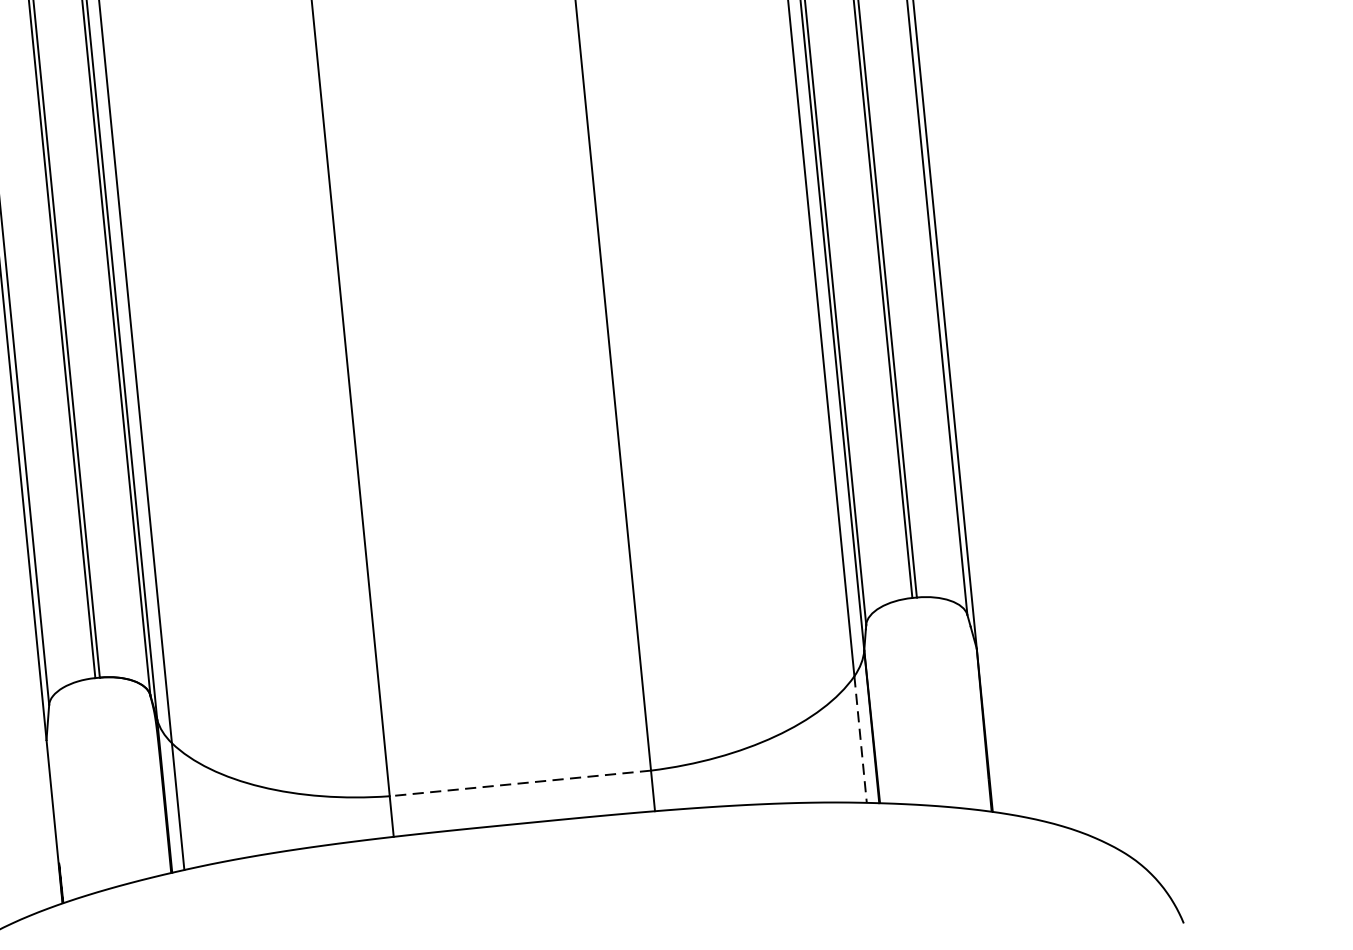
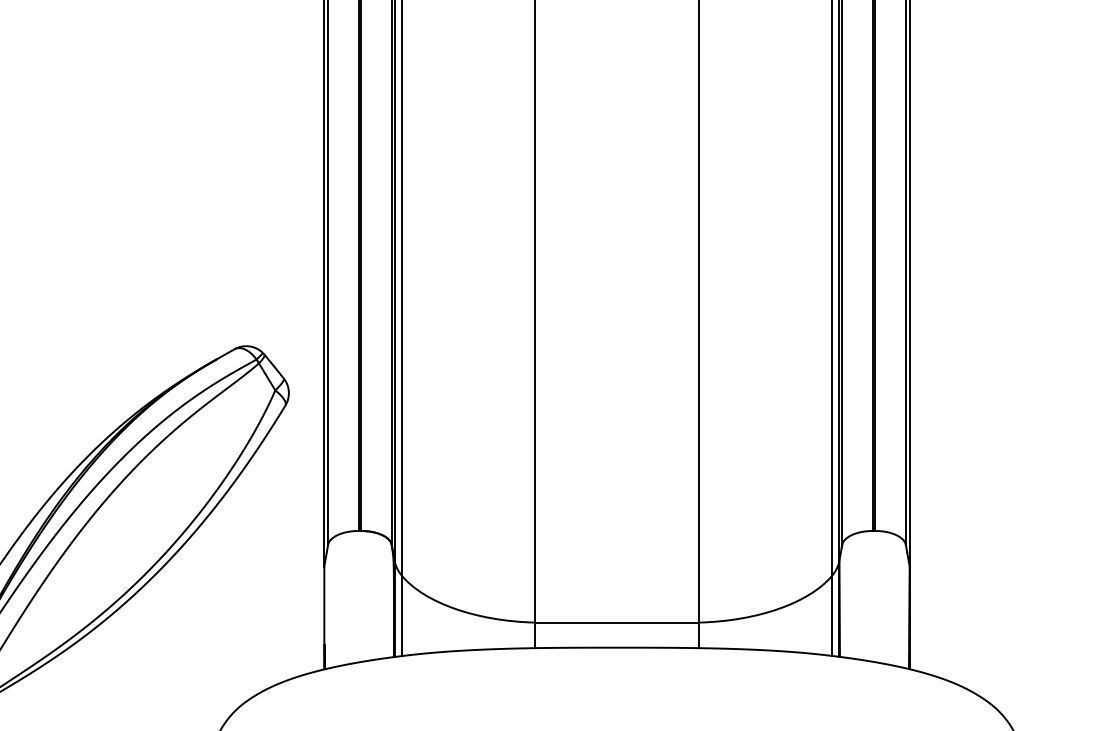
line: (860, 740) -> (831, 616), dashed -> solid
line: (519, 783) -> (616, 622), dashed -> solid

